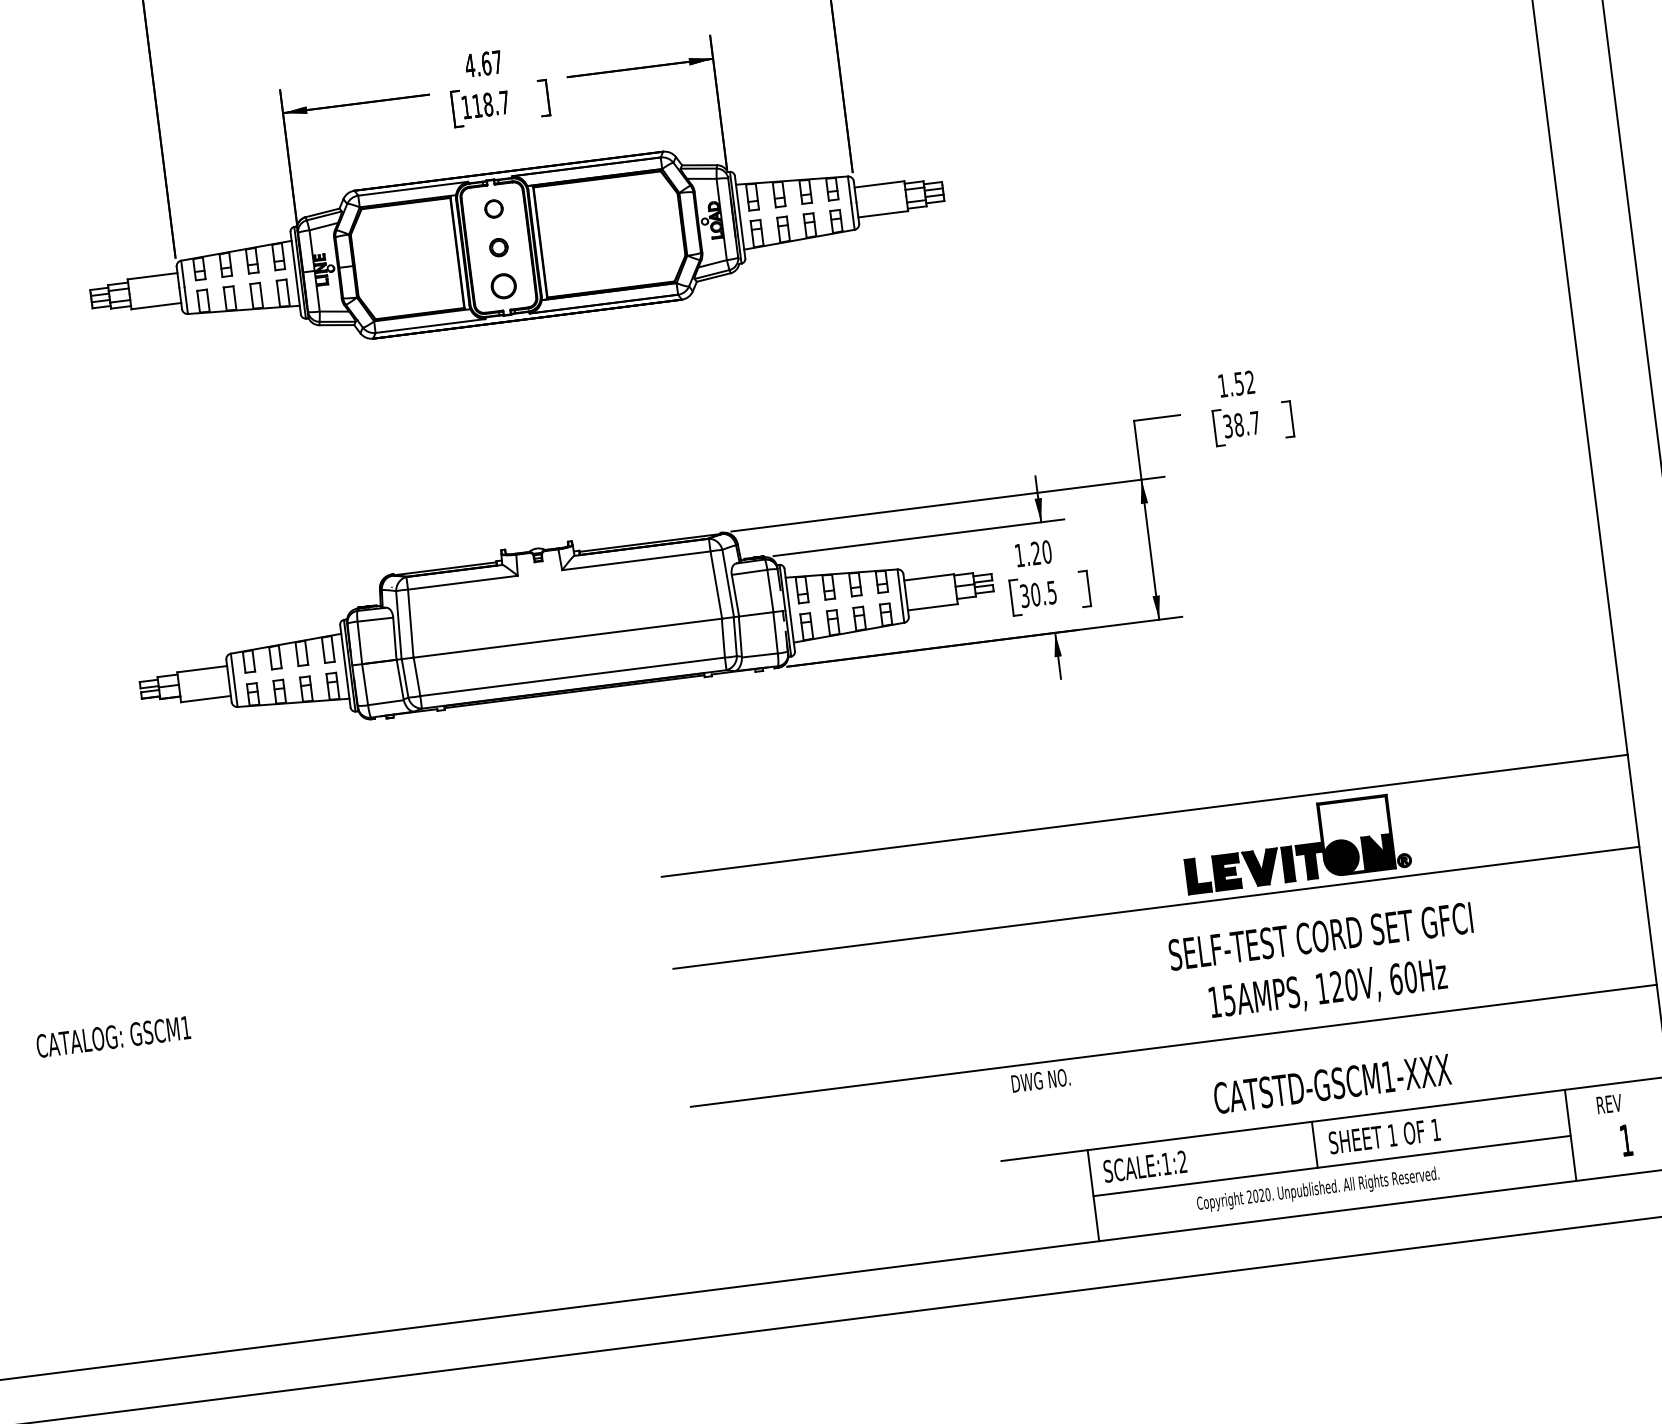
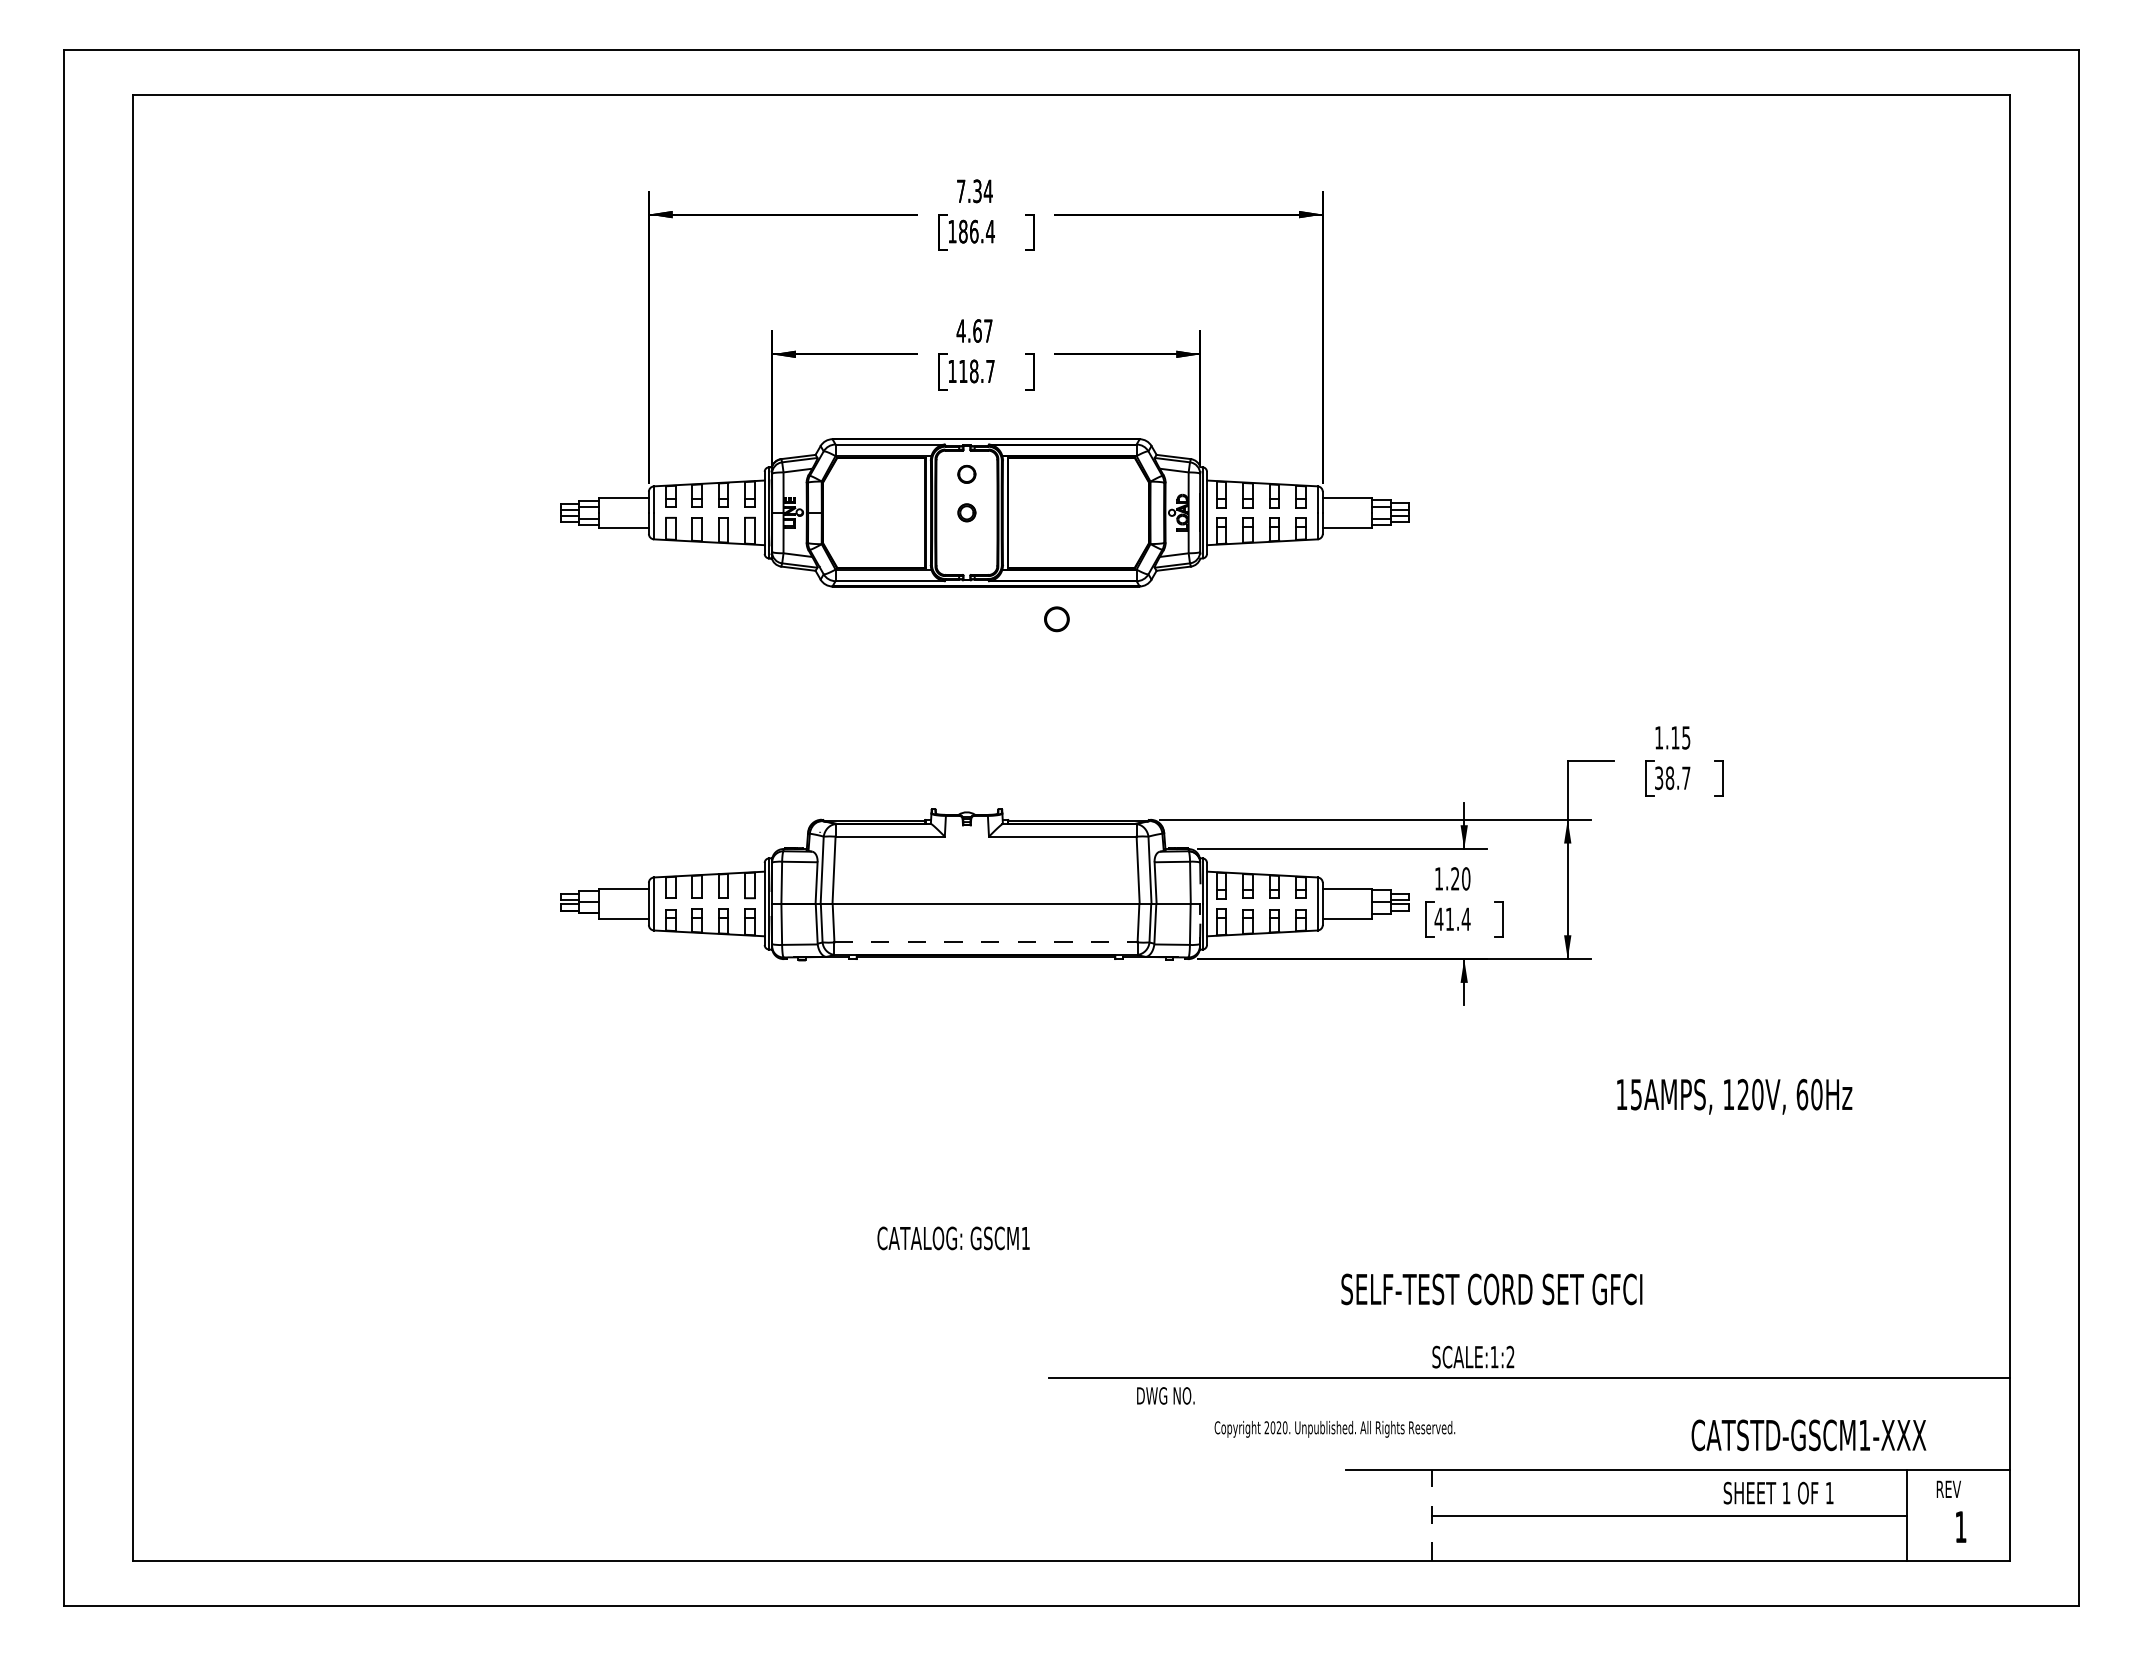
part: (503, 286) -> (1056, 619), moved
text: (1244, 382) -> (1680, 737), 1.52 -> 1.15
text: (1038, 594) -> (1452, 919), 30.5 -> 41.4
line: (573, 676) -> (986, 942), solid -> dashed
line: (1144, 815) -> (1529, 1149), removed
part: (1295, 843) -> (1673, 1195), removed
line: (1156, 907) -> (1529, 1240), removed
text: (1320, 936) -> (1491, 1289), moved
text: (1328, 989) -> (1734, 1096), moved
text: (113, 1037) -> (953, 1238), moved
text: (1040, 1080) -> (1165, 1395), moved
text: (1331, 1084) -> (1808, 1435), moved
text: (1384, 1135) -> (1778, 1492), moved
line: (1315, 1144) -> (1655, 1492), removed
text: (1145, 1165) -> (1473, 1356), moved
text: (1317, 1190) -> (1334, 1429), moved
line: (1093, 1194) -> (1432, 1514), solid -> dashed

